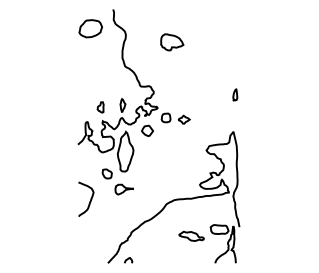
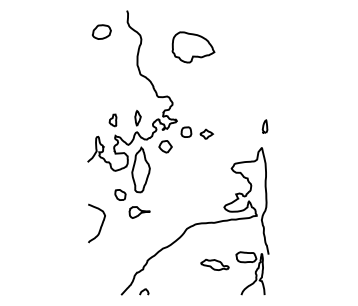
part: (90, 28) -> (101, 31), size x0.71
part: (171, 42) -> (192, 47), size x1.67
part: (235, 94) -> (265, 126), moved

